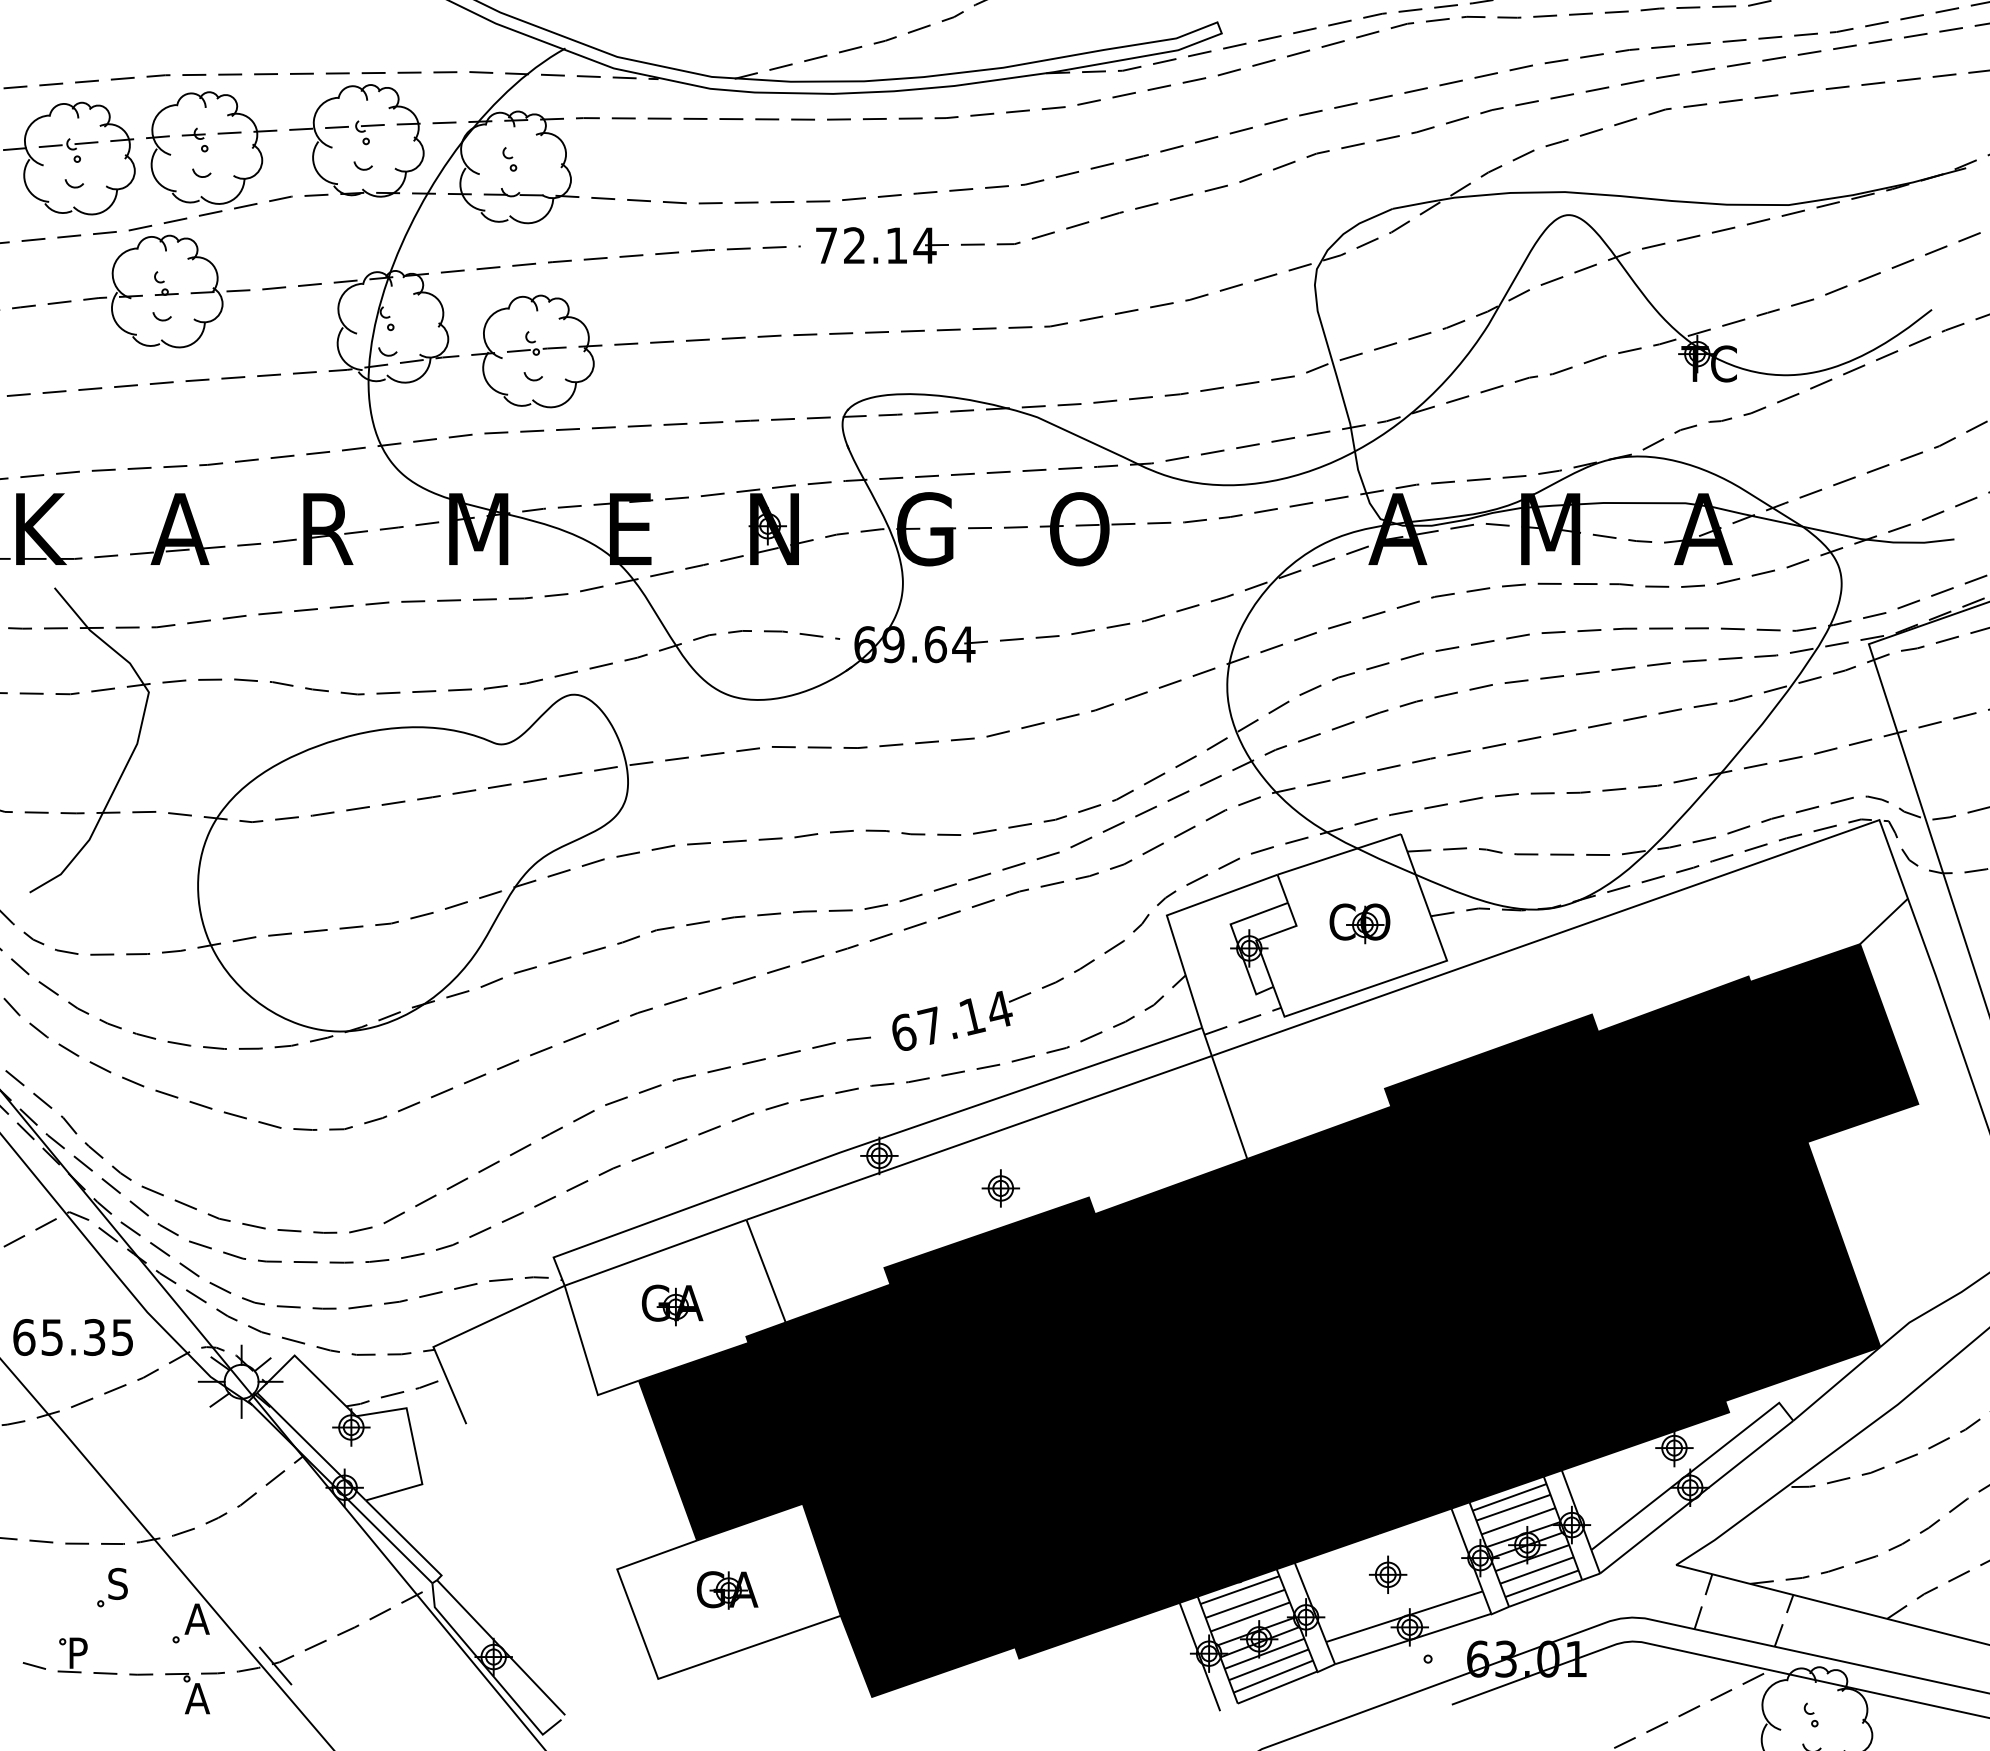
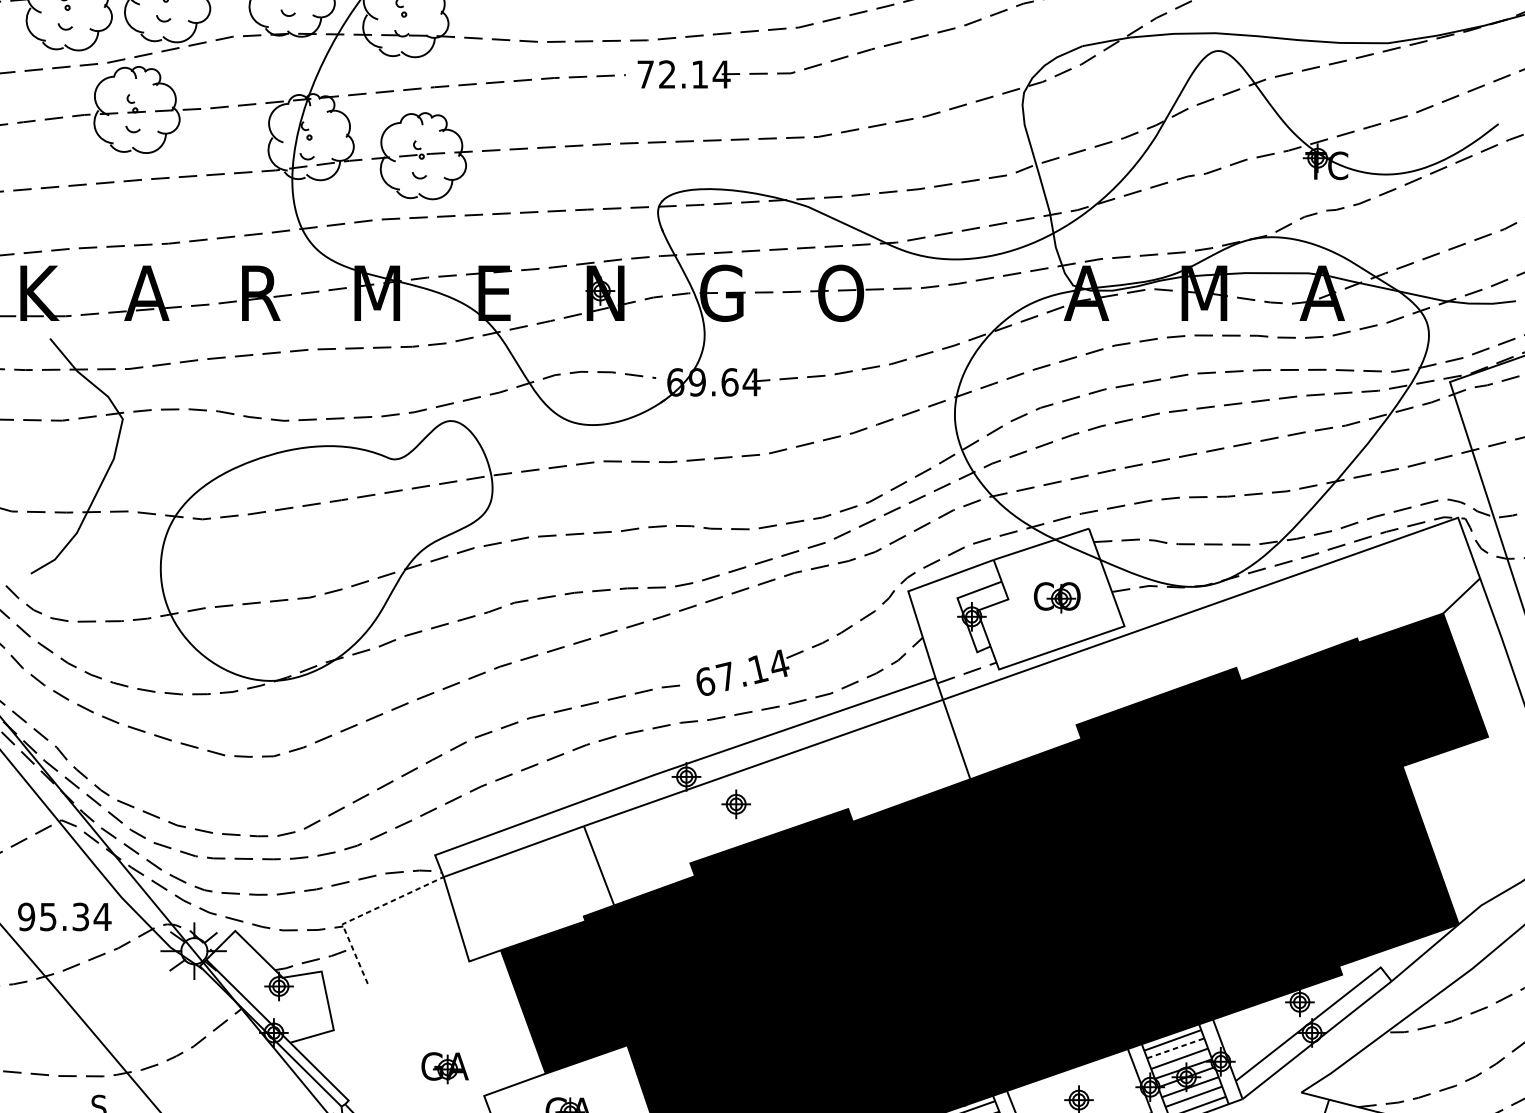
part: (1000, 1188) -> (735, 804), moved
part: (672, 1305) -> (445, 1068), moved
line: (460, 1334) -> (363, 914), solid -> dashed
text: (73, 1337) -> (64, 917), 65.35 -> 95.34
line: (1513, 1507) -> (1175, 1048), solid -> dashed

